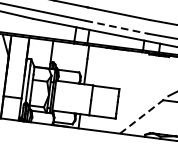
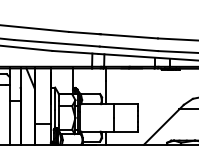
line: (117, 27) -> (129, 48), dashed -> solid
line: (145, 114) -> (164, 124), dashed -> solid

